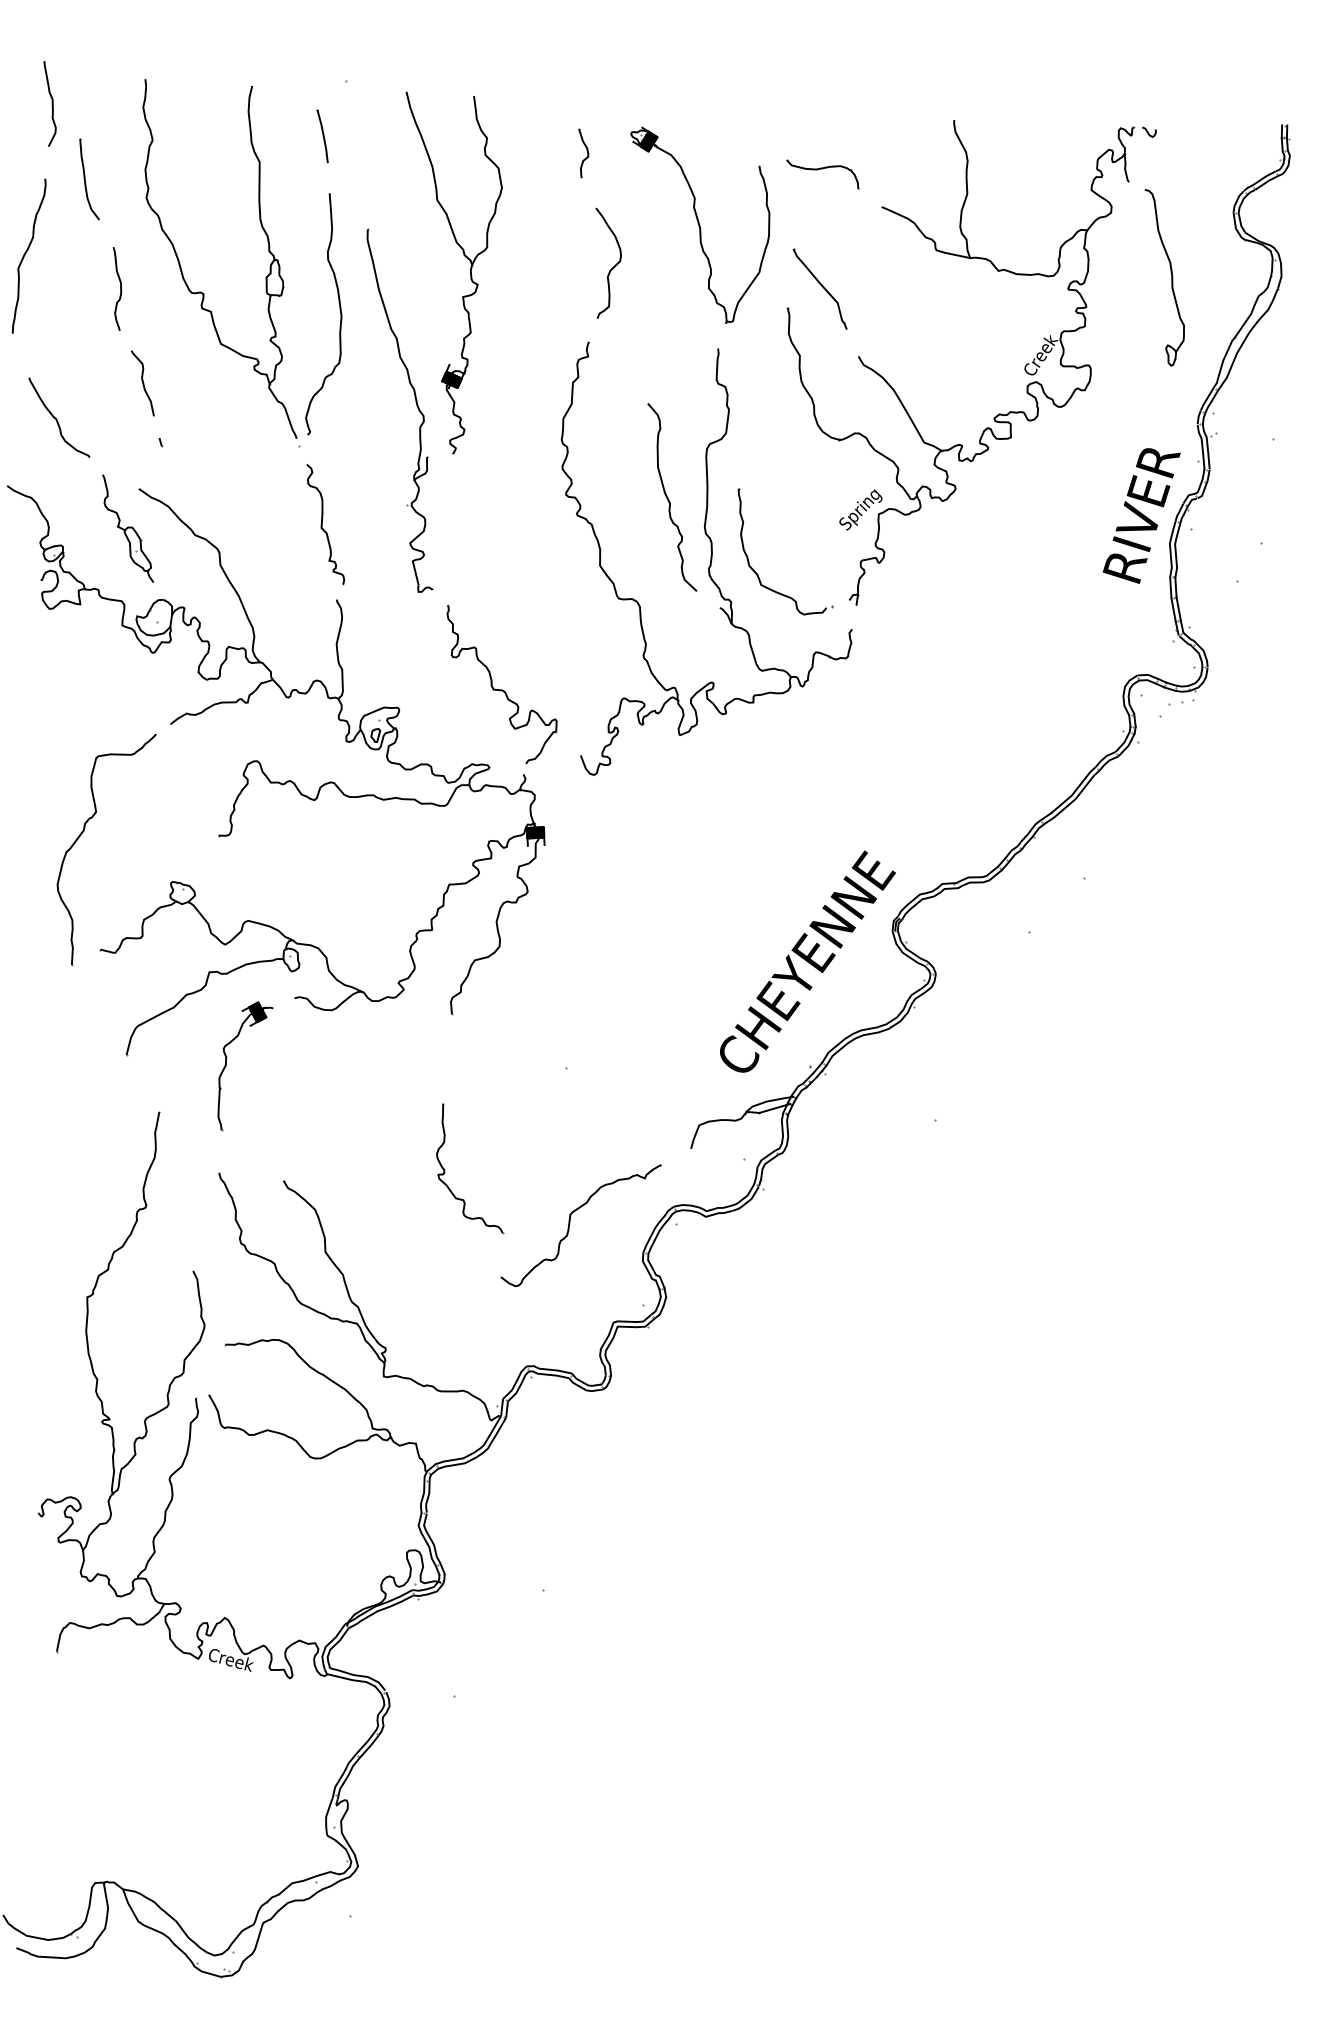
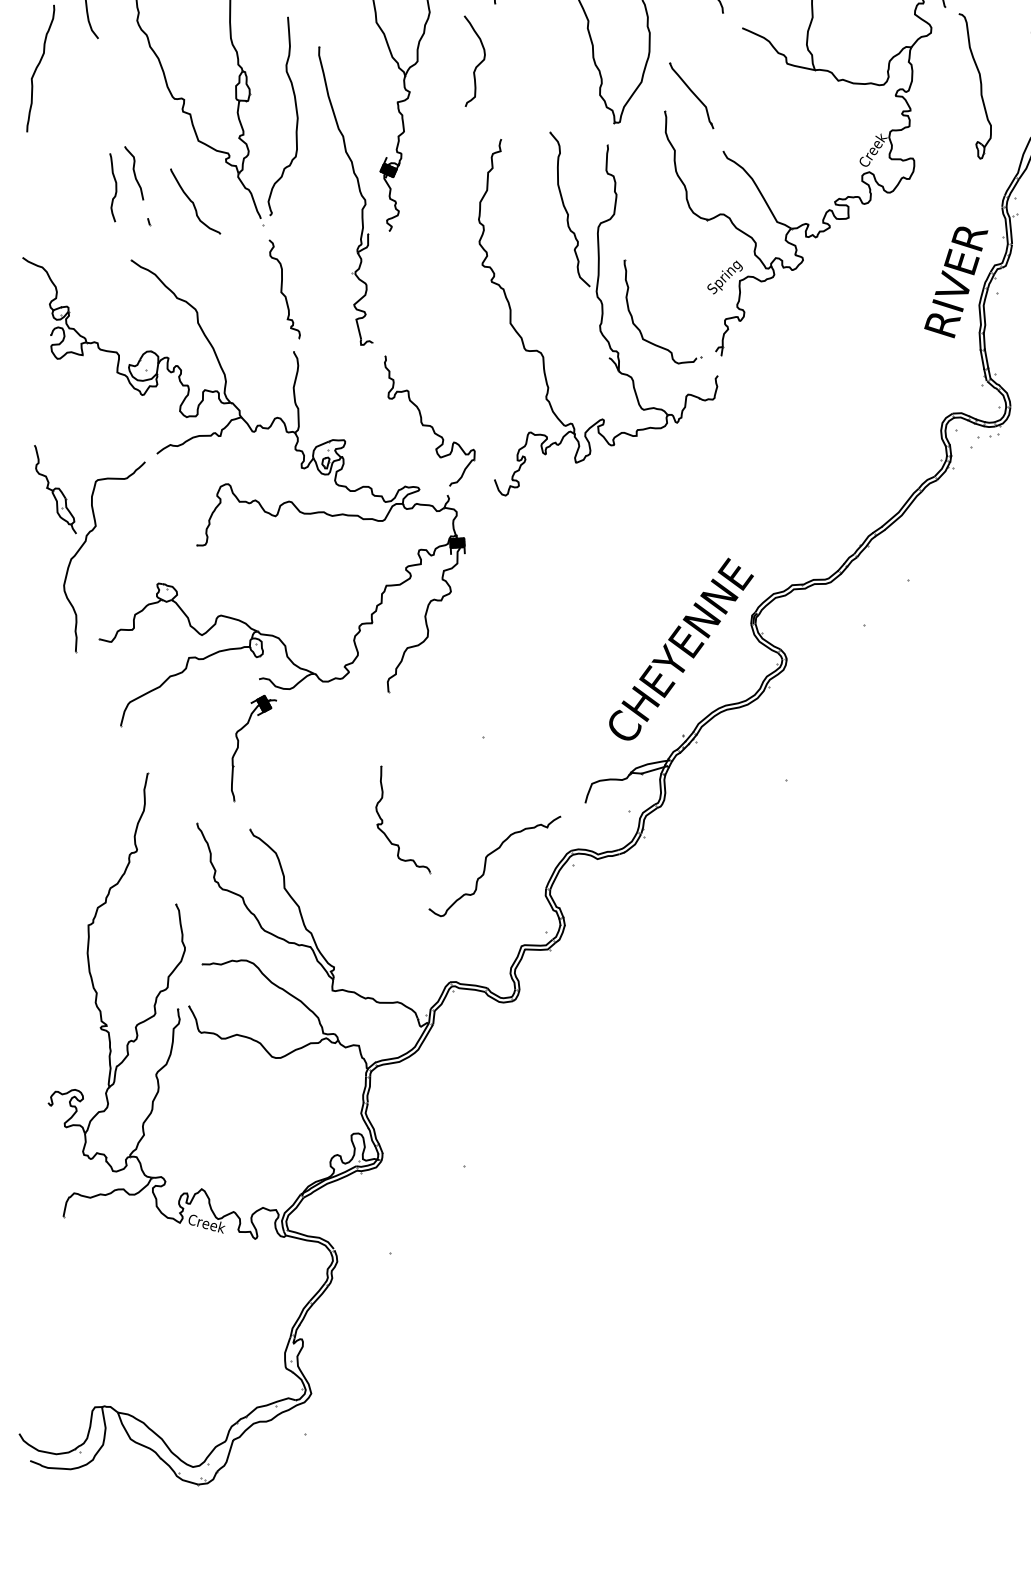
curve: (613, 266) -> (478, 63), moved
curve: (120, 288) -> (115, 187), moved
curve: (57, 419) -> (194, 203), moved
part: (672, 497) -> (570, 209), moved
part: (127, 528) -> (54, 489), moved
part: (226, 1066) -> (238, 748), moved

